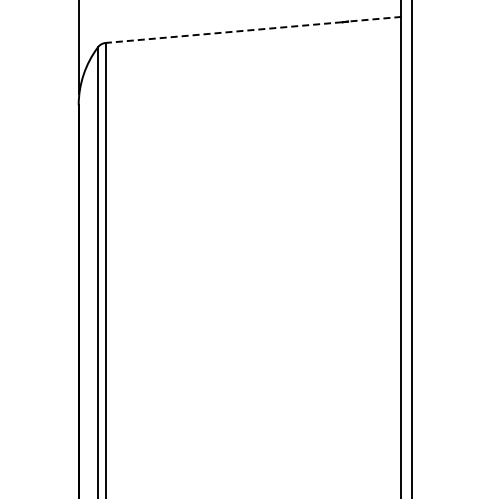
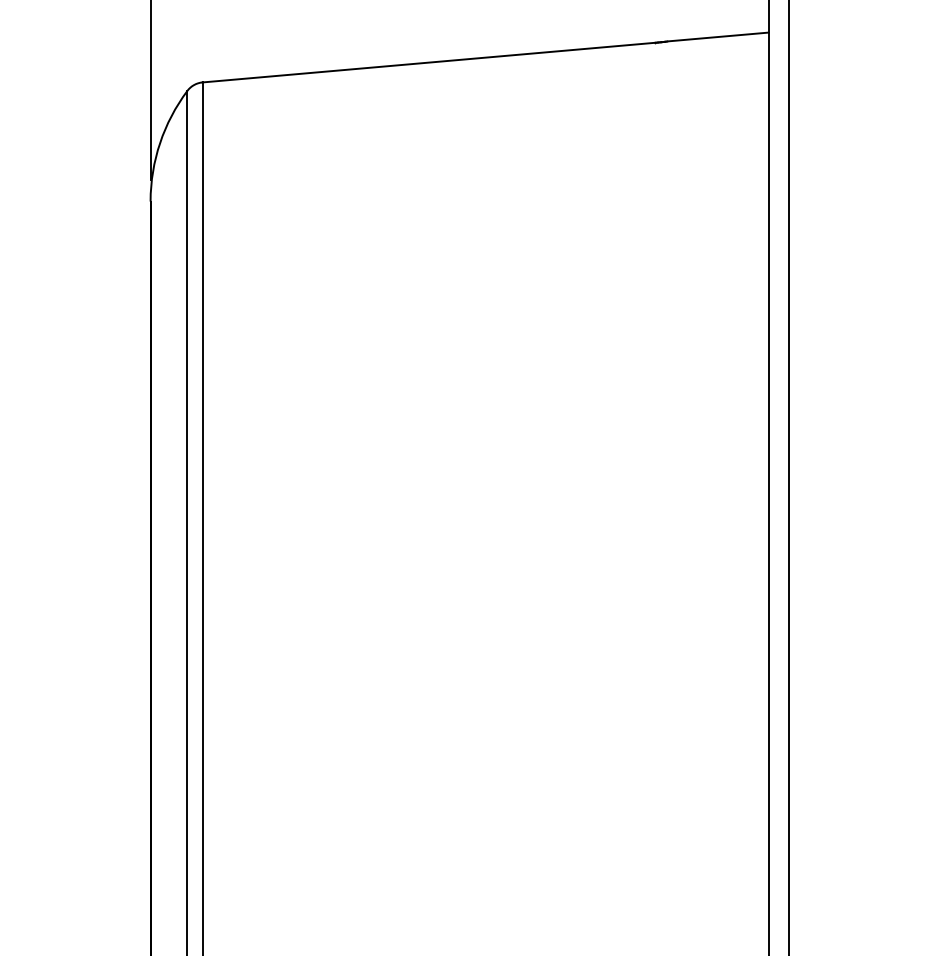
line: (374, 19) -> (717, 37), dashed -> solid
line: (223, 32) -> (427, 62), dashed -> solid

